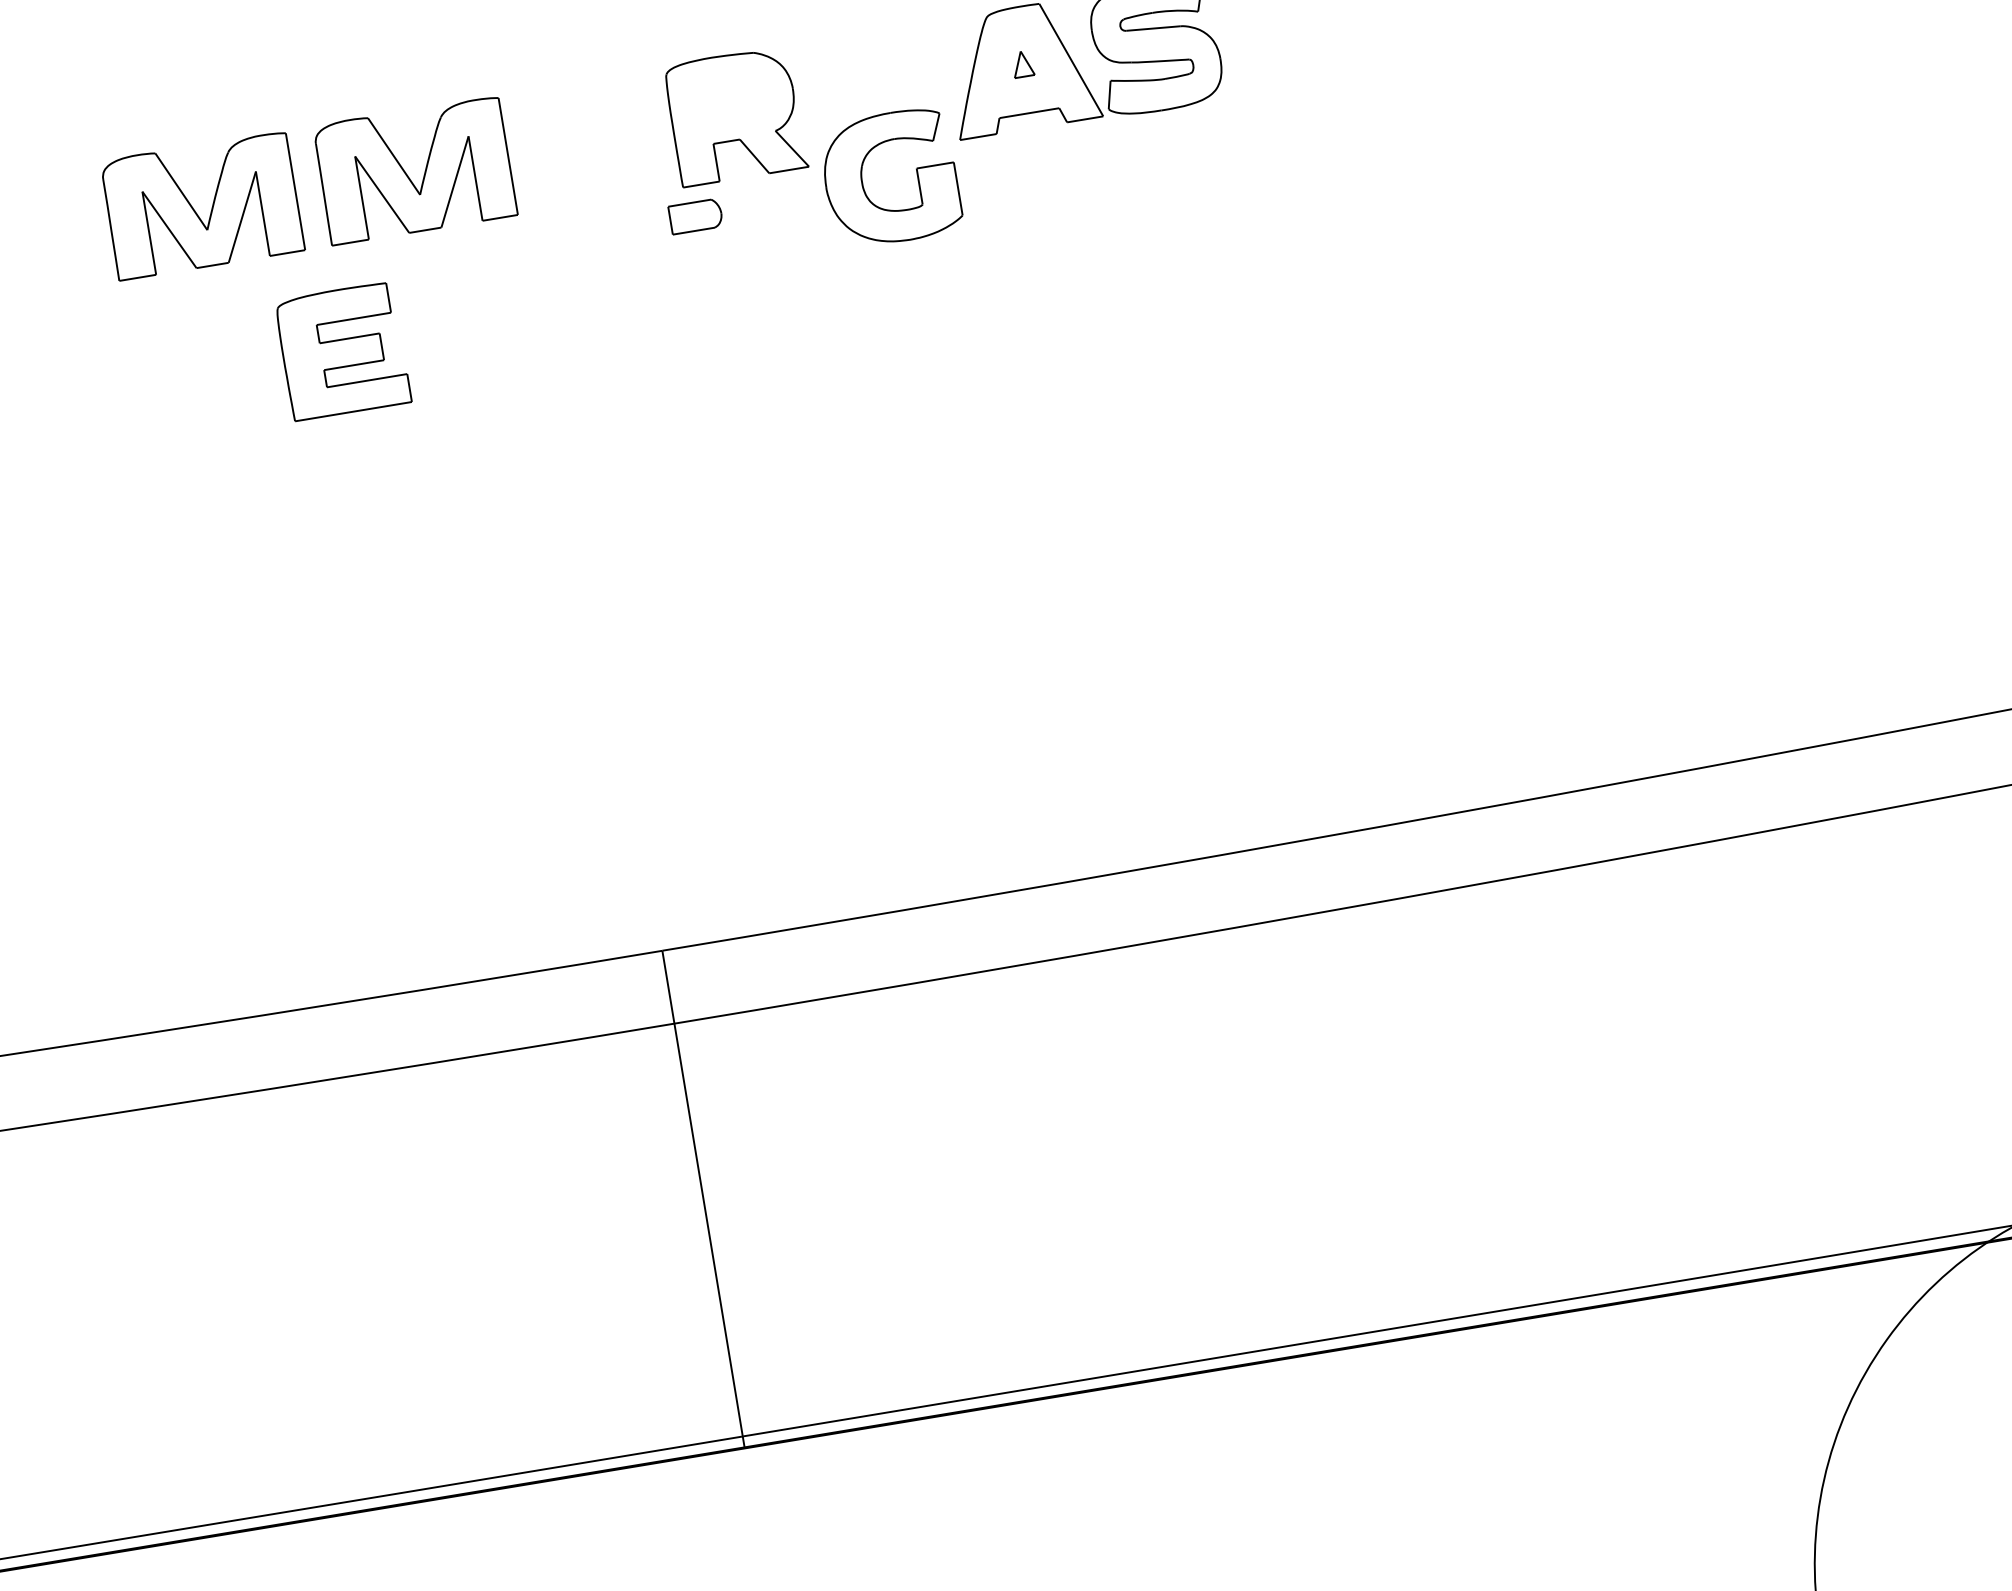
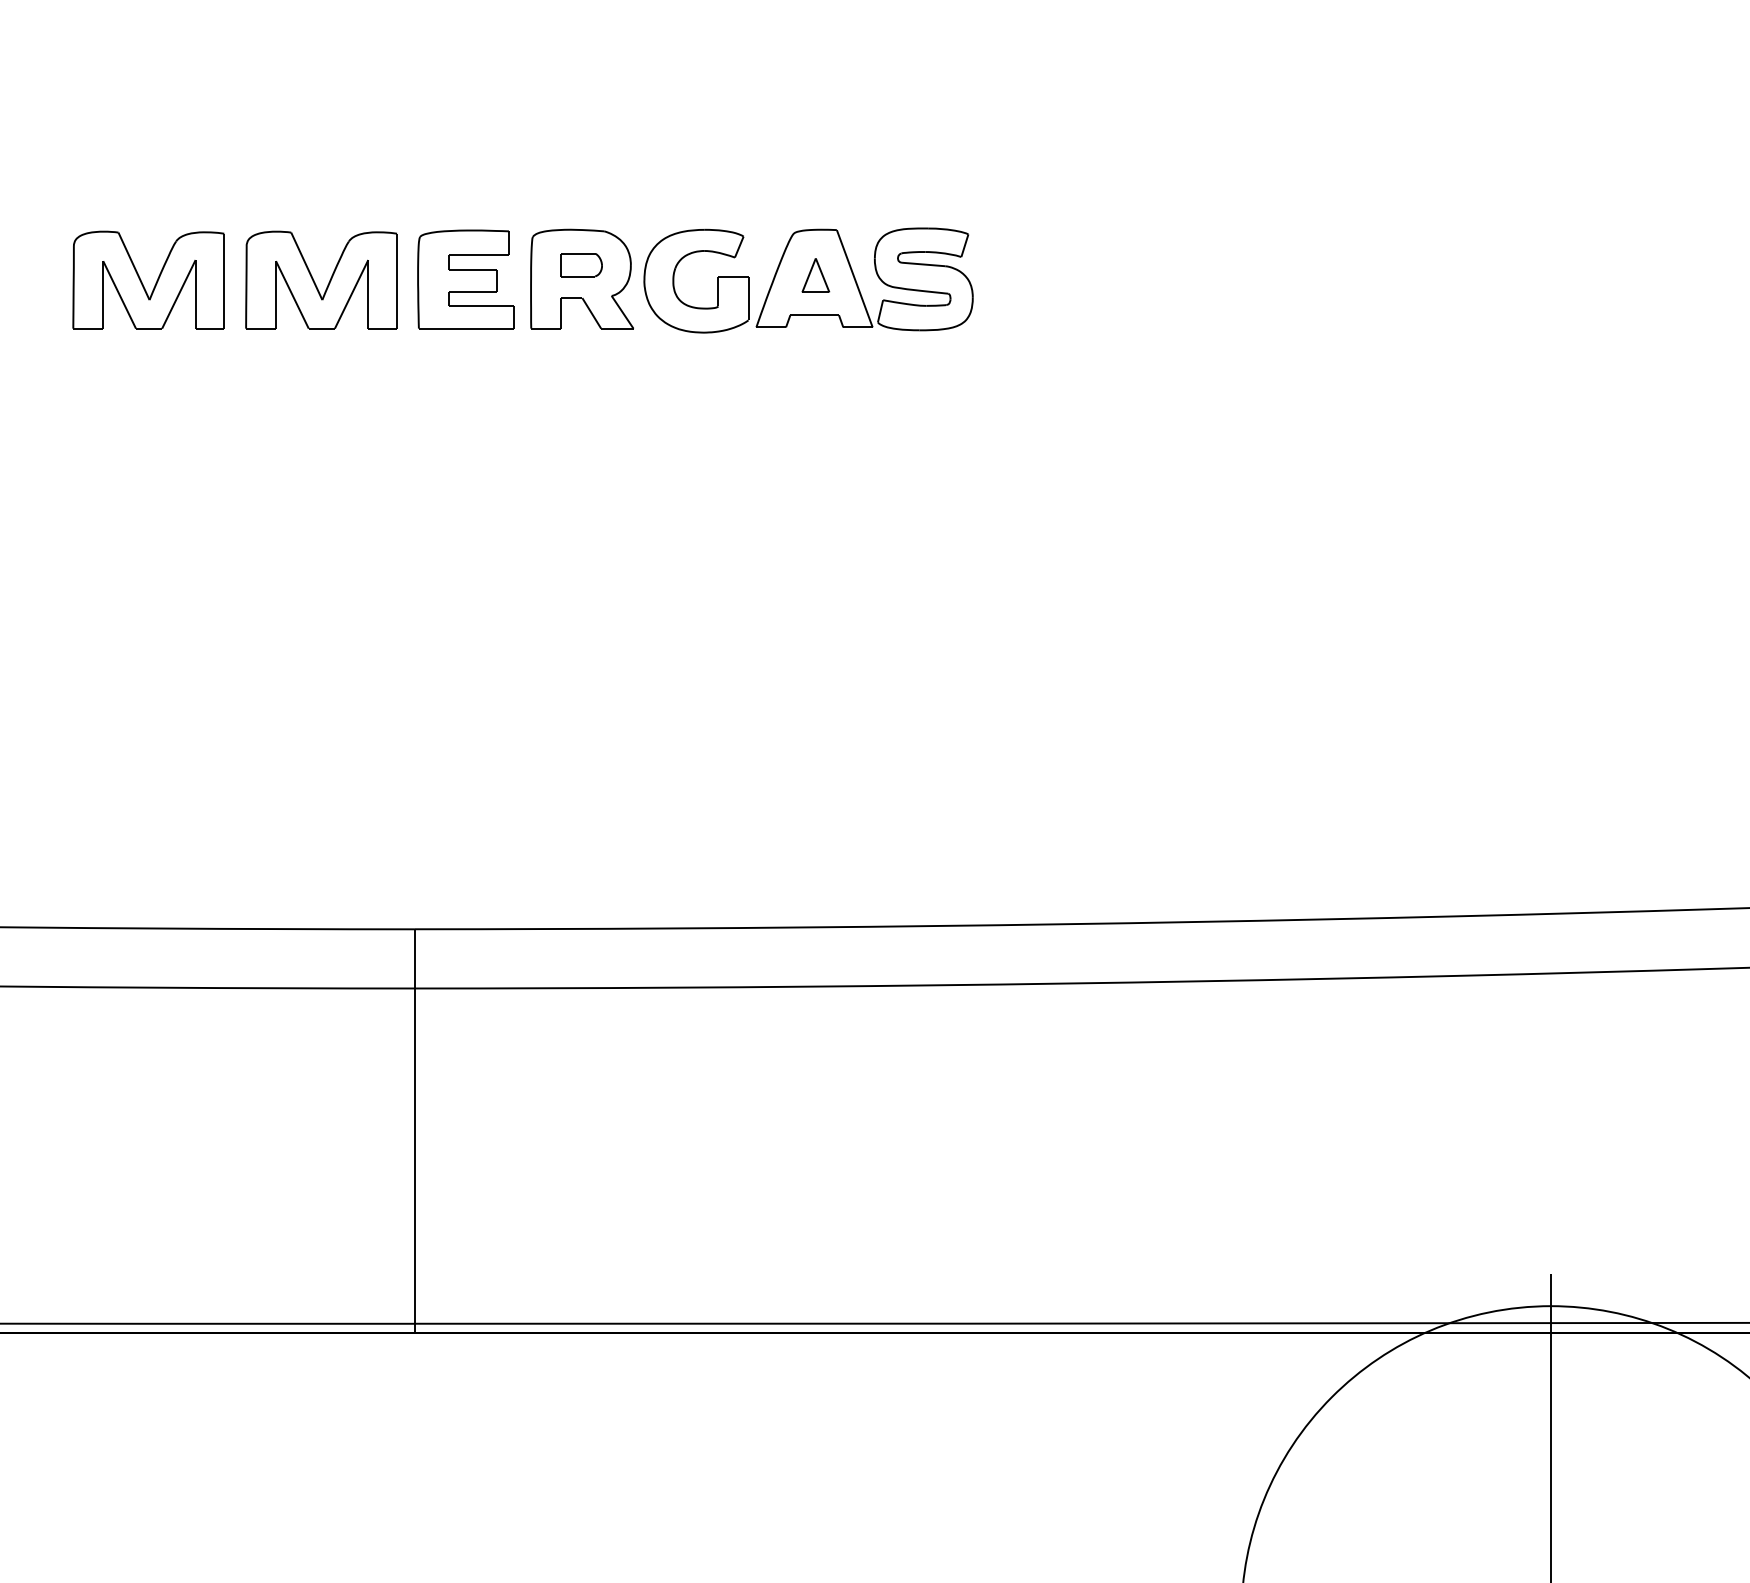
part: (1022, 64) -> (815, 275), size x1.67
part: (916, 172) -> (717, 280), moved
part: (695, 216) -> (581, 265), moved
part: (342, 351) -> (465, 279), moved

